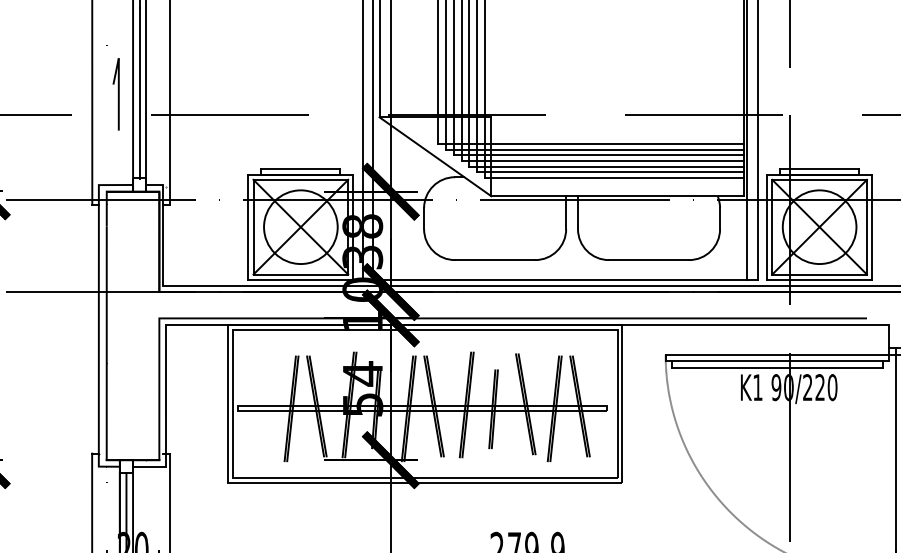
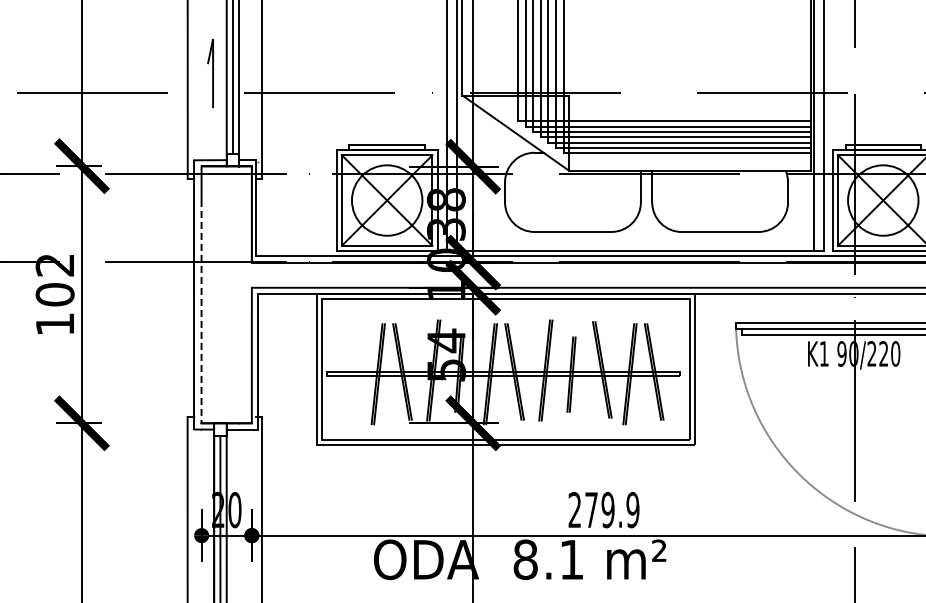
line: (106, 343) -> (201, 311), solid -> dashed

